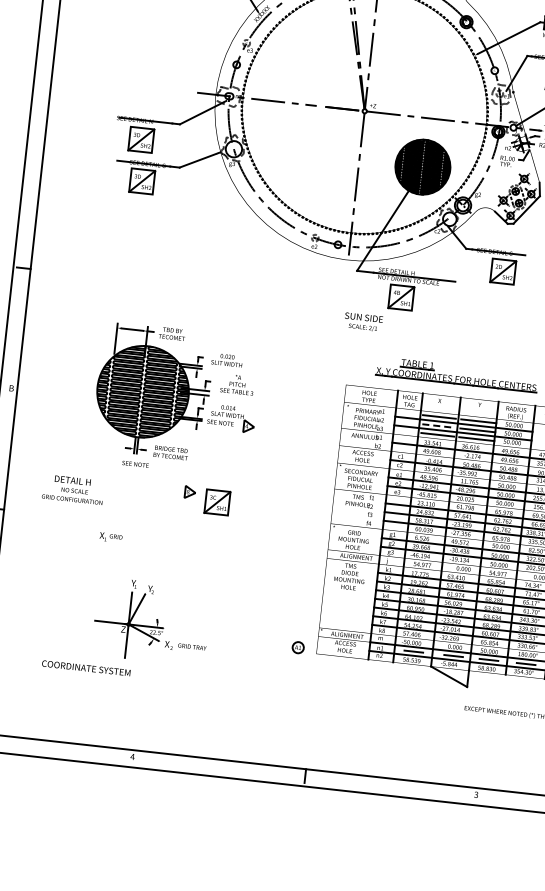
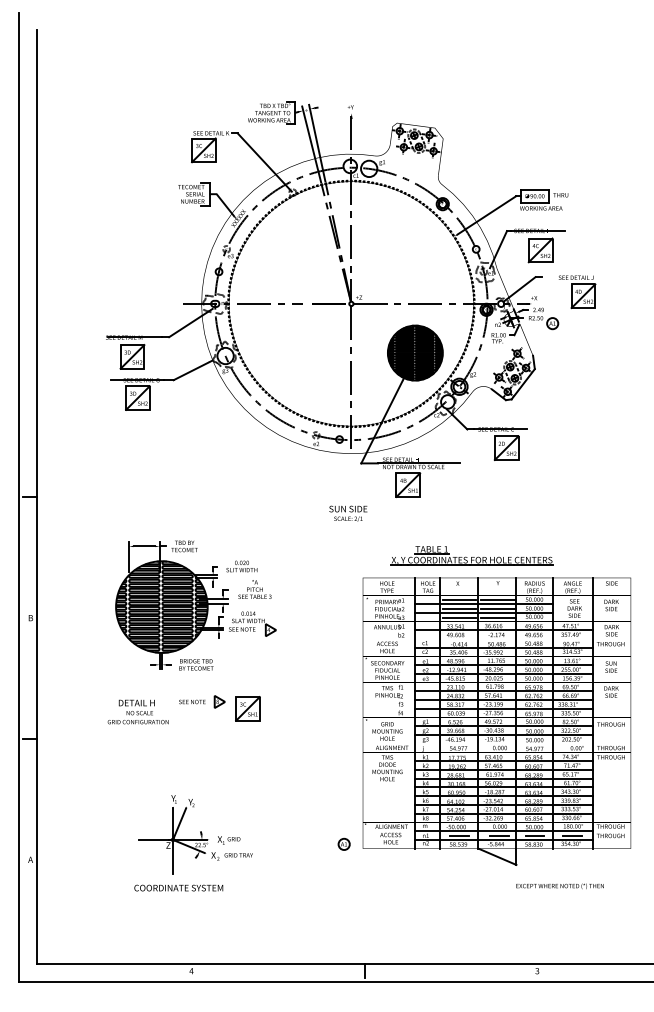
text: (363, 322) -> (348, 513), moved
line: (439, 425) -> (460, 608), dashed -> solid
text: (135, 463) -> (192, 701), moved
text: (72, 489) -> (137, 711), moved
text: (110, 537) -> (228, 840), moved
text: (86, 667) -> (178, 887), moved

